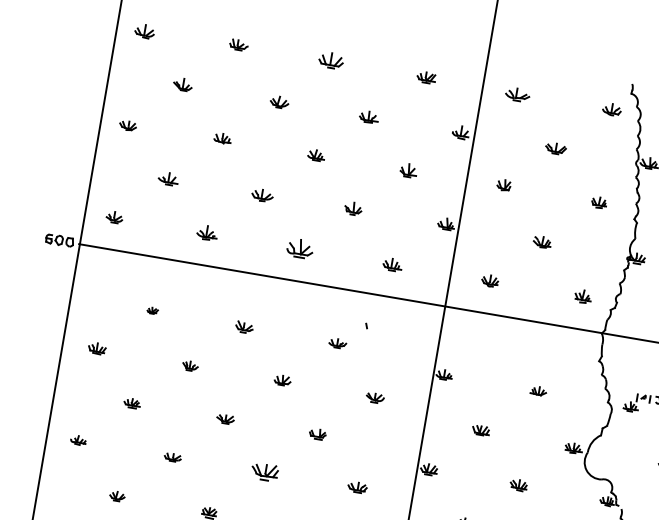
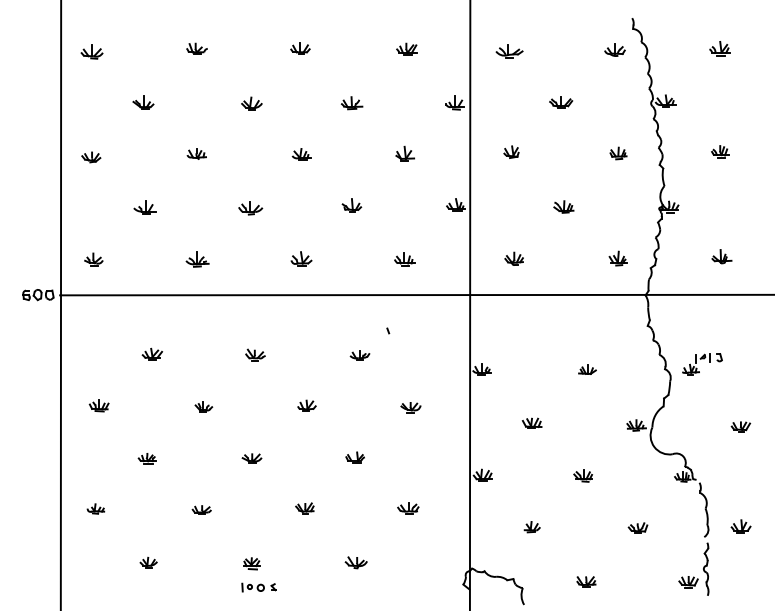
part: (331, 60) -> (300, 48), size x0.71
part: (300, 248) -> (301, 258), size x0.71
part: (152, 310) -> (152, 353), size x1.67
part: (264, 471) -> (304, 508), size x0.62

